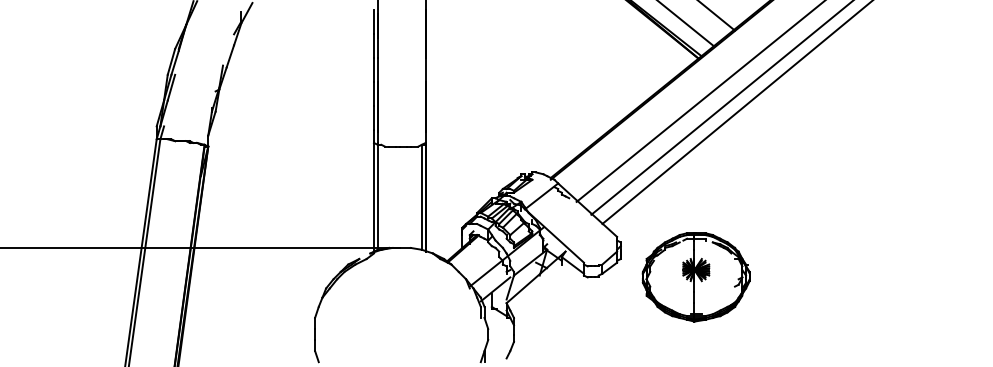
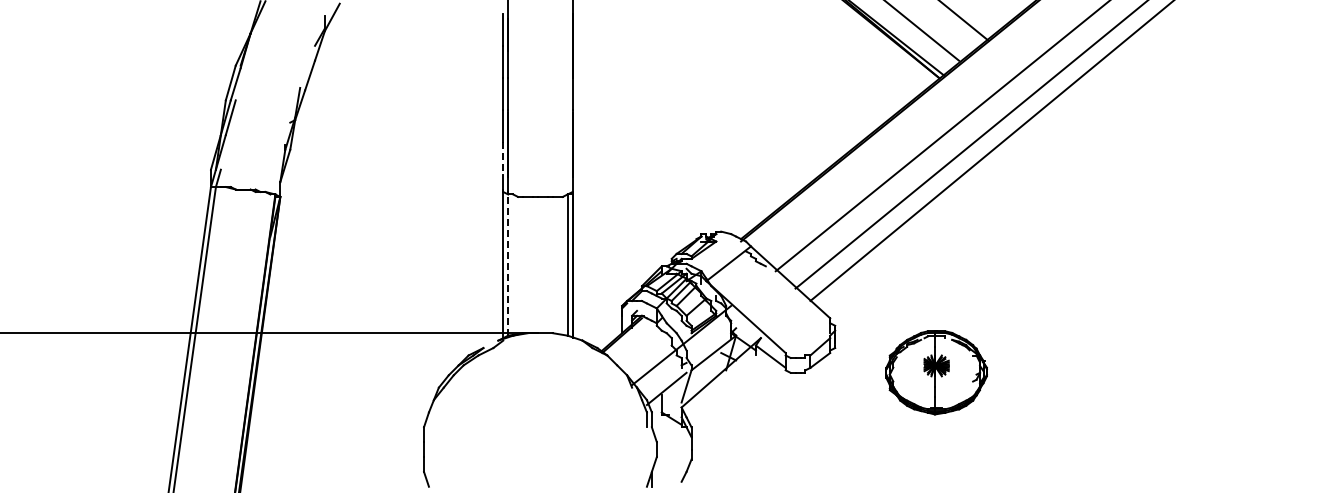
line: (374, 118) -> (503, 159), solid -> dashed
line: (377, 196) -> (508, 263), solid -> dashed
part: (696, 277) -> (936, 372), size x0.7

